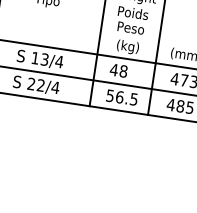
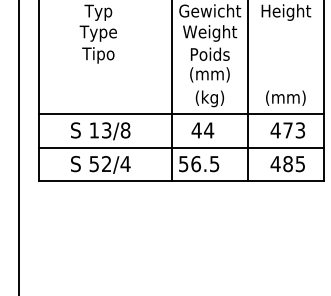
text: (130, 28) -> (209, 74), Peso -> (mm)
text: (59, 61) -> (125, 130), 13/4 -> 13/8
text: (123, 71) -> (209, 130), 48 -> 44
text: (30, 84) -> (93, 164), 22/4 -> 52/4
text: (122, 98) -> (199, 164), moved

